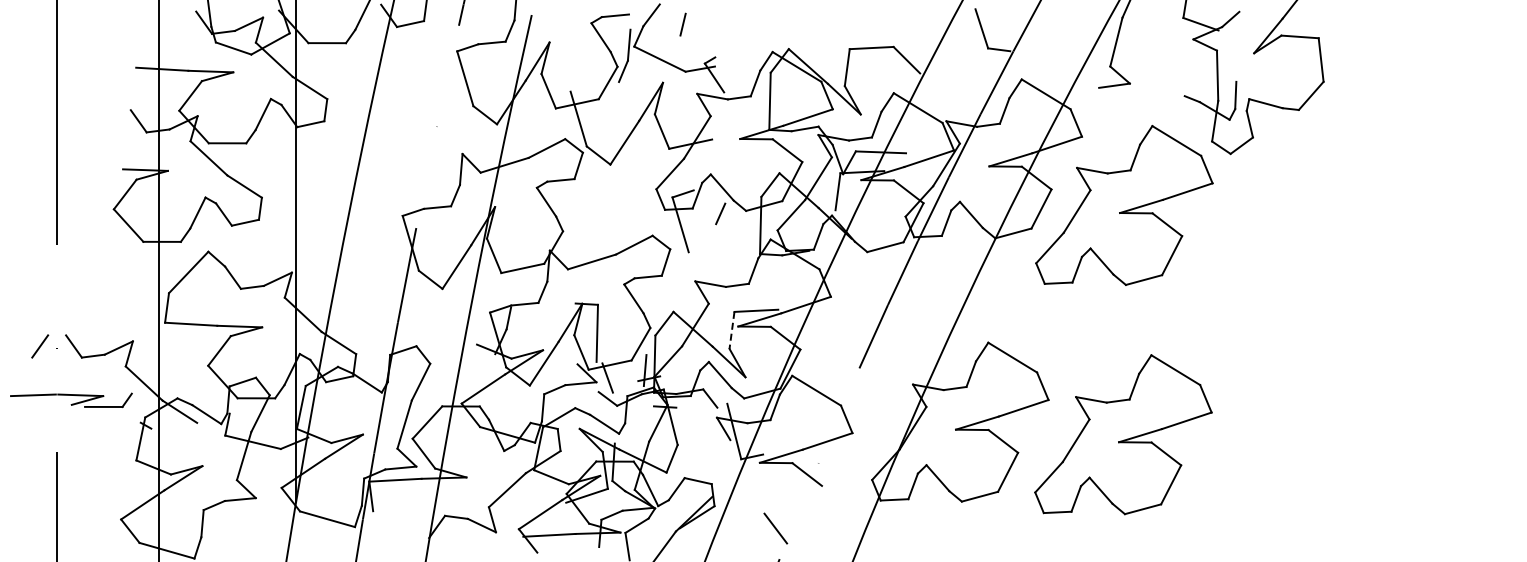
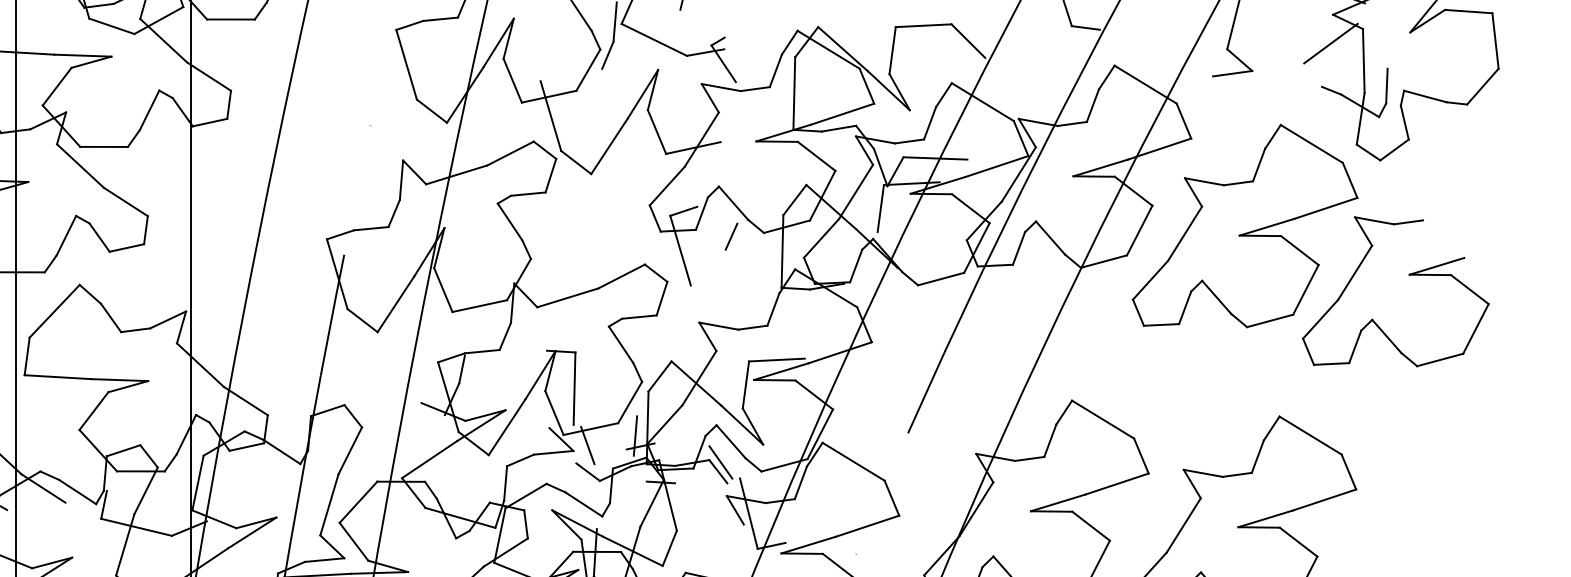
line: (1191, 61) -> (1330, 42), added
part: (1252, 244) -> (1408, 275), added
line: (732, 330) -> (746, 385), dashed -> solid
line: (712, 391) -> (721, 462), added

